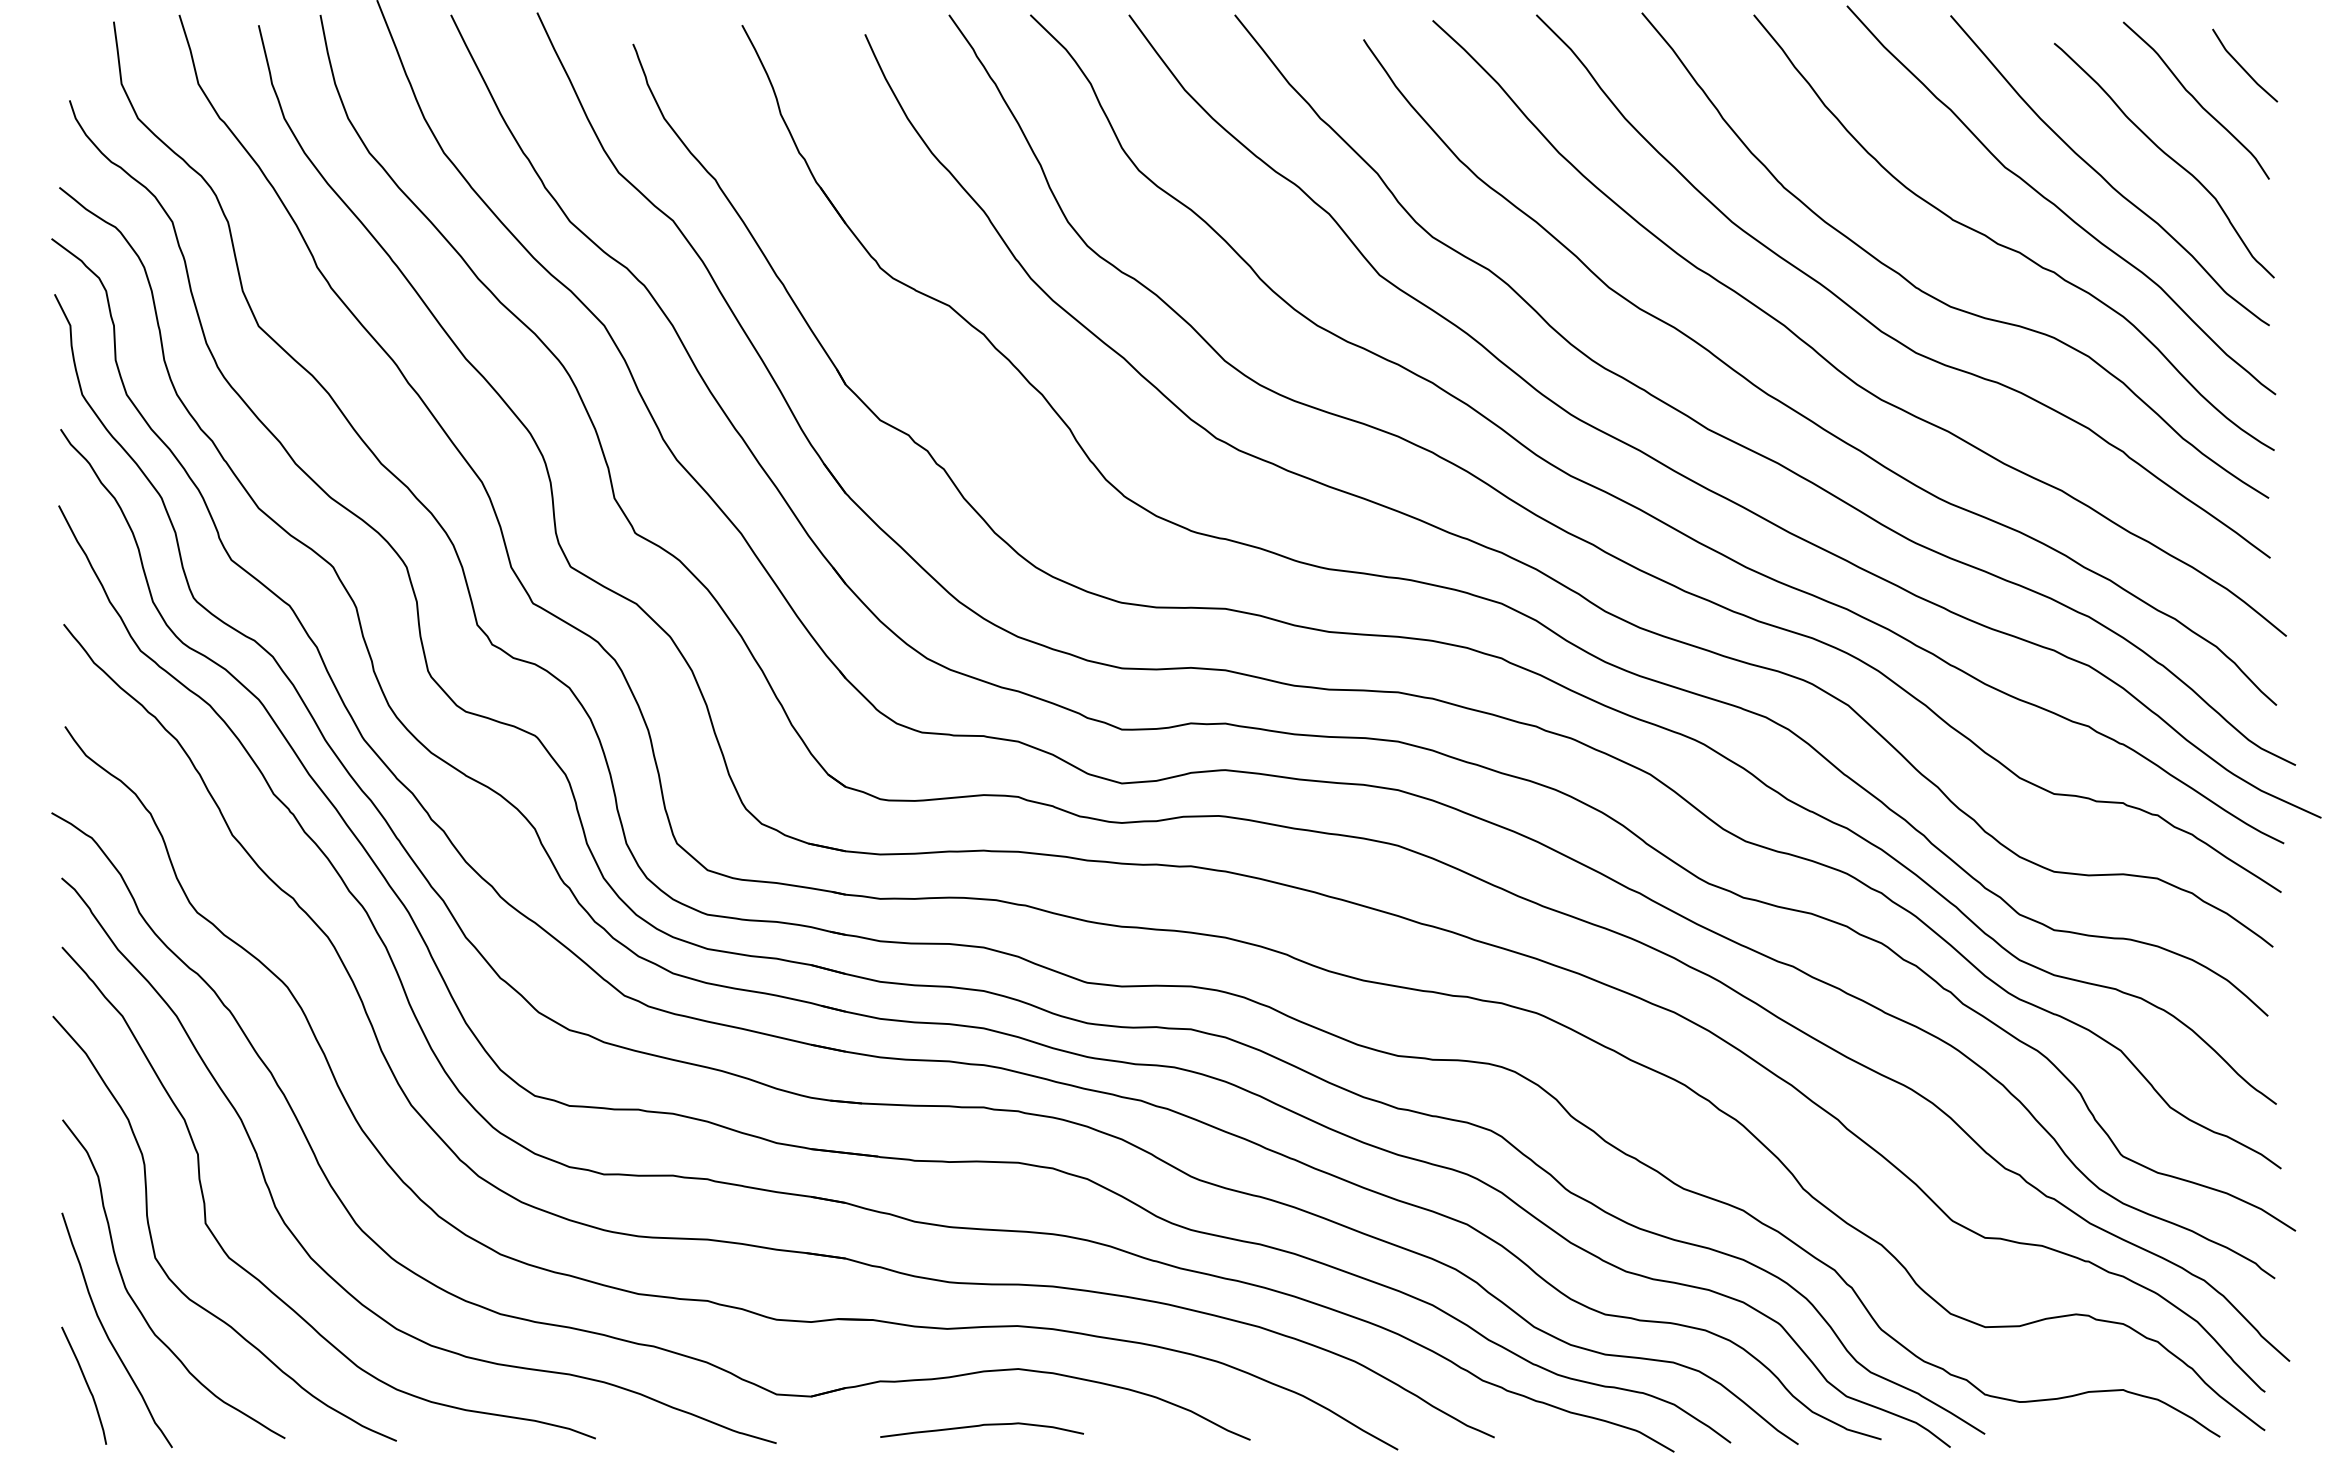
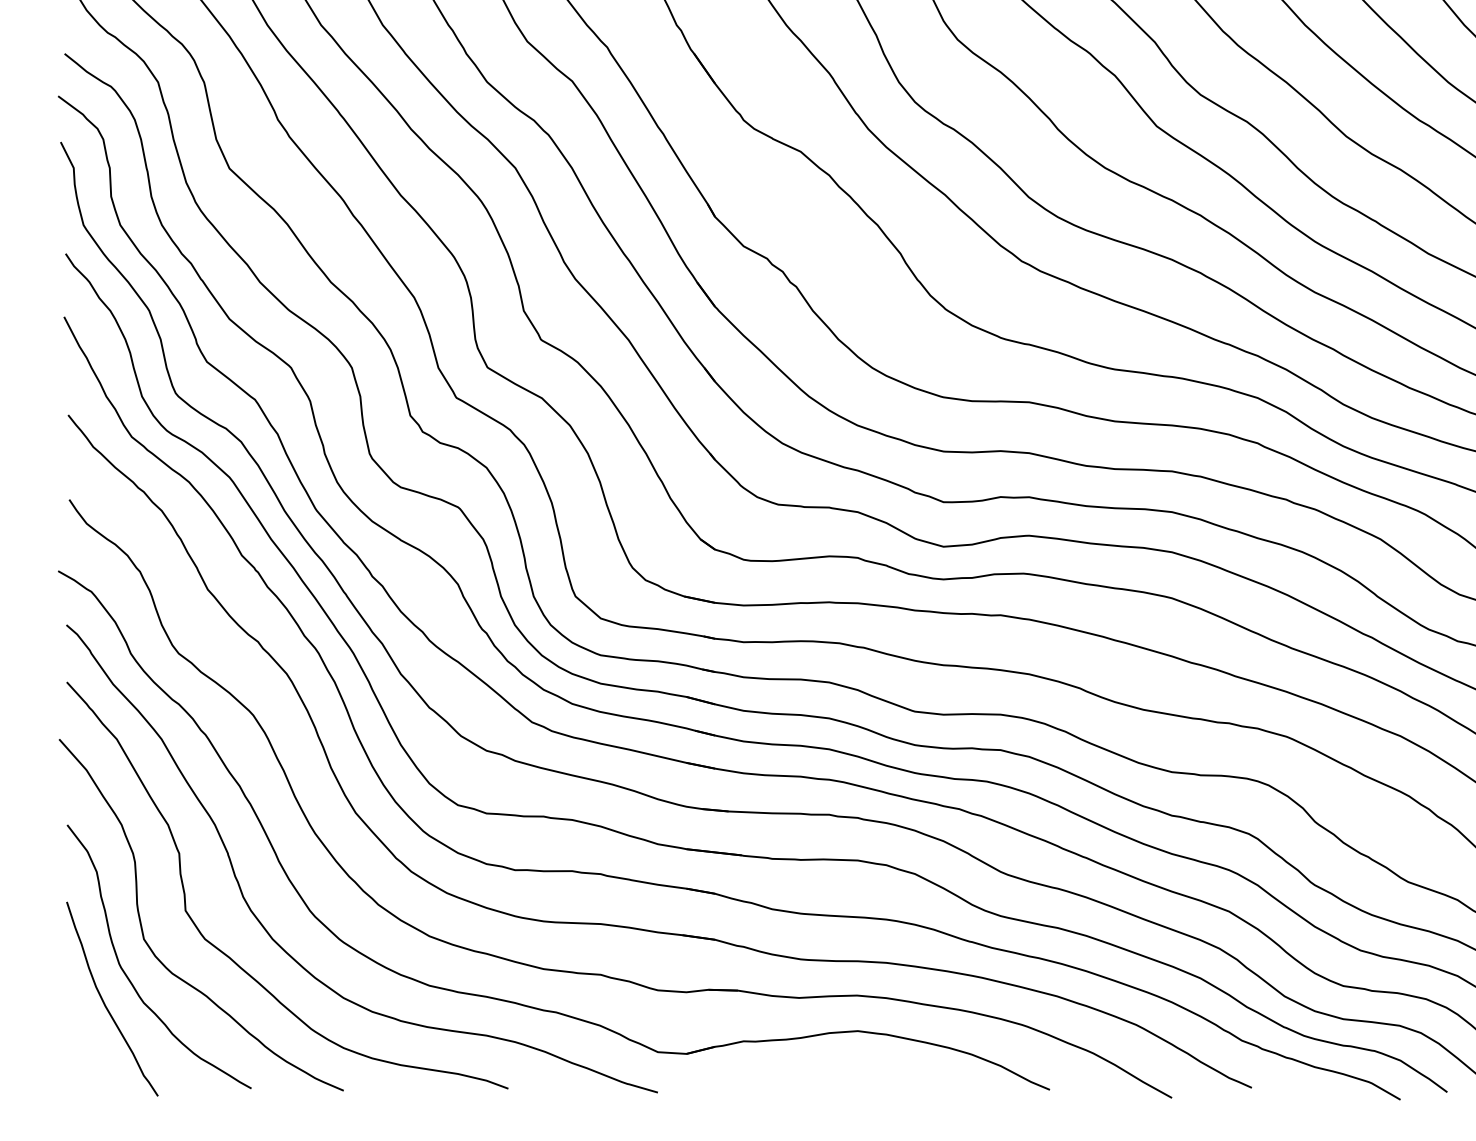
curve: (86, 1385) -> (87, 1044), removed
curve: (981, 1426) -> (827, 1078), removed

